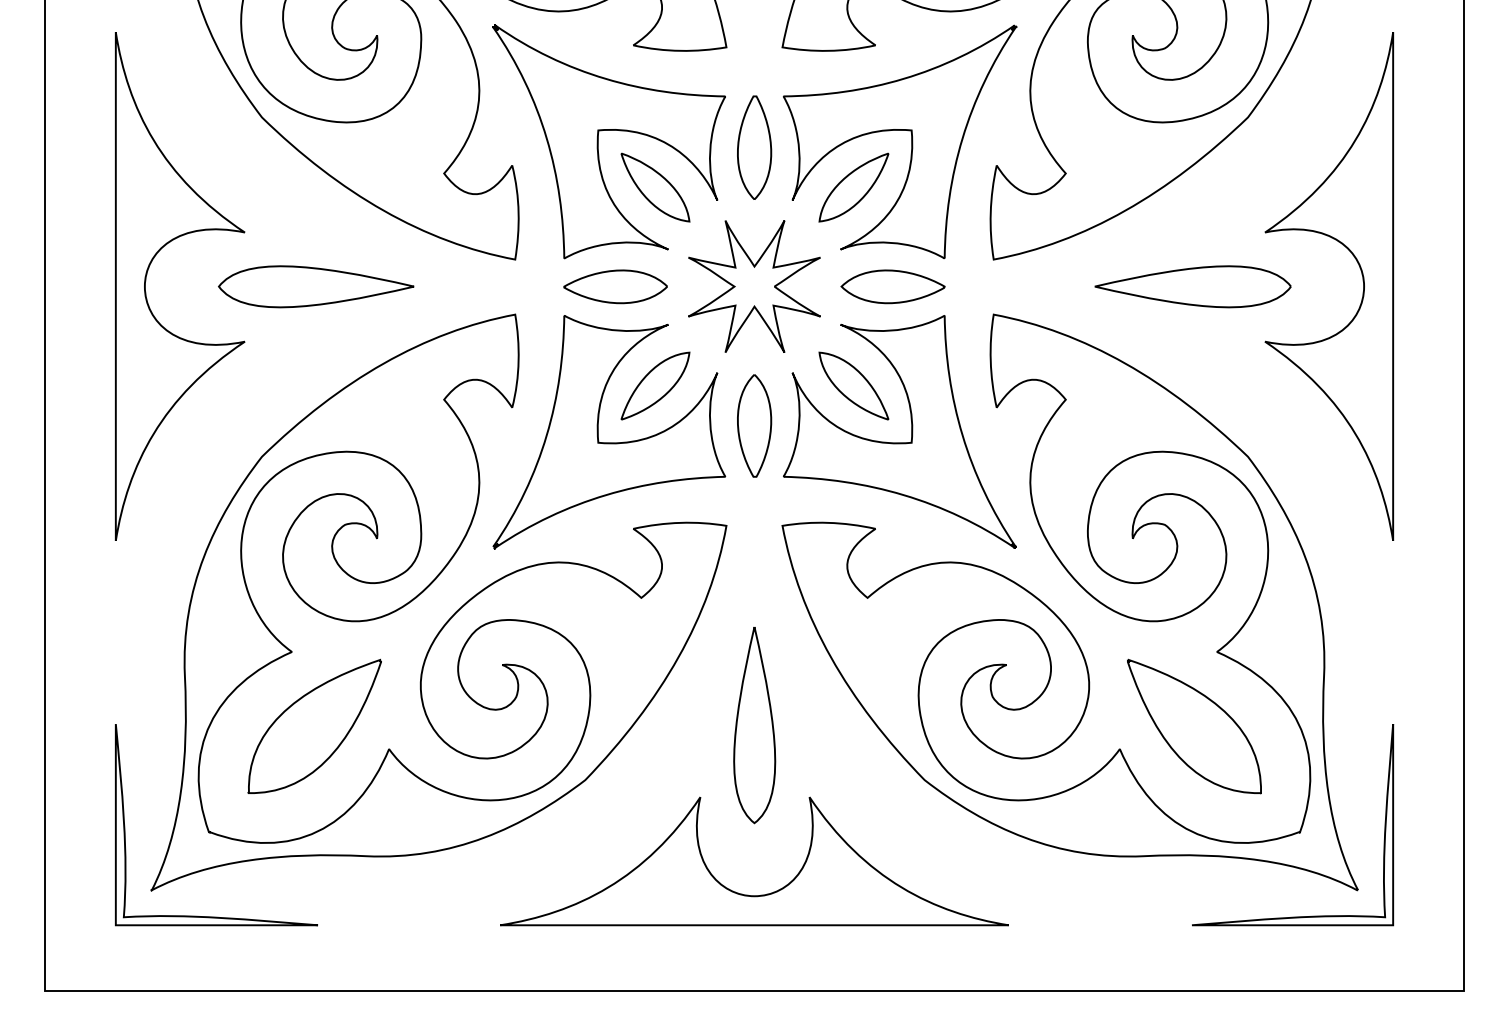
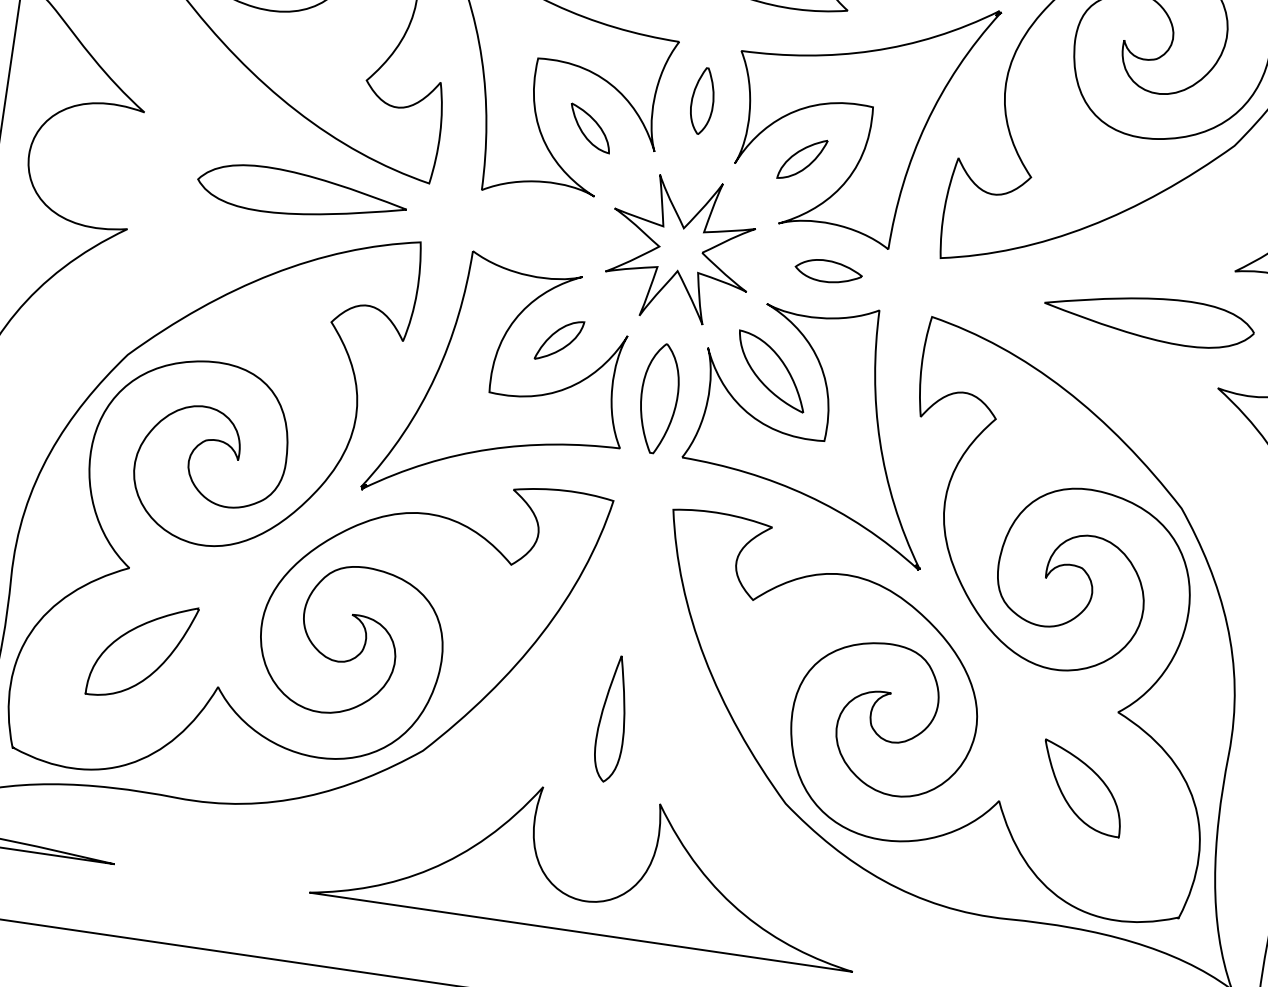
part: (754, 147) -> (702, 101), size x0.6
part: (655, 187) -> (590, 128), size x0.6
part: (853, 187) -> (802, 159), size x0.6
part: (316, 286) -> (302, 194), moved
part: (615, 286) -> (532, 227), removed
part: (892, 286) -> (828, 271), size x0.6
part: (655, 385) -> (559, 339), size x0.6
part: (314, 725) -> (142, 650), size x0.7
part: (754, 725) -> (612, 718), size x0.6
part: (1194, 726) -> (1082, 788), size x0.6

